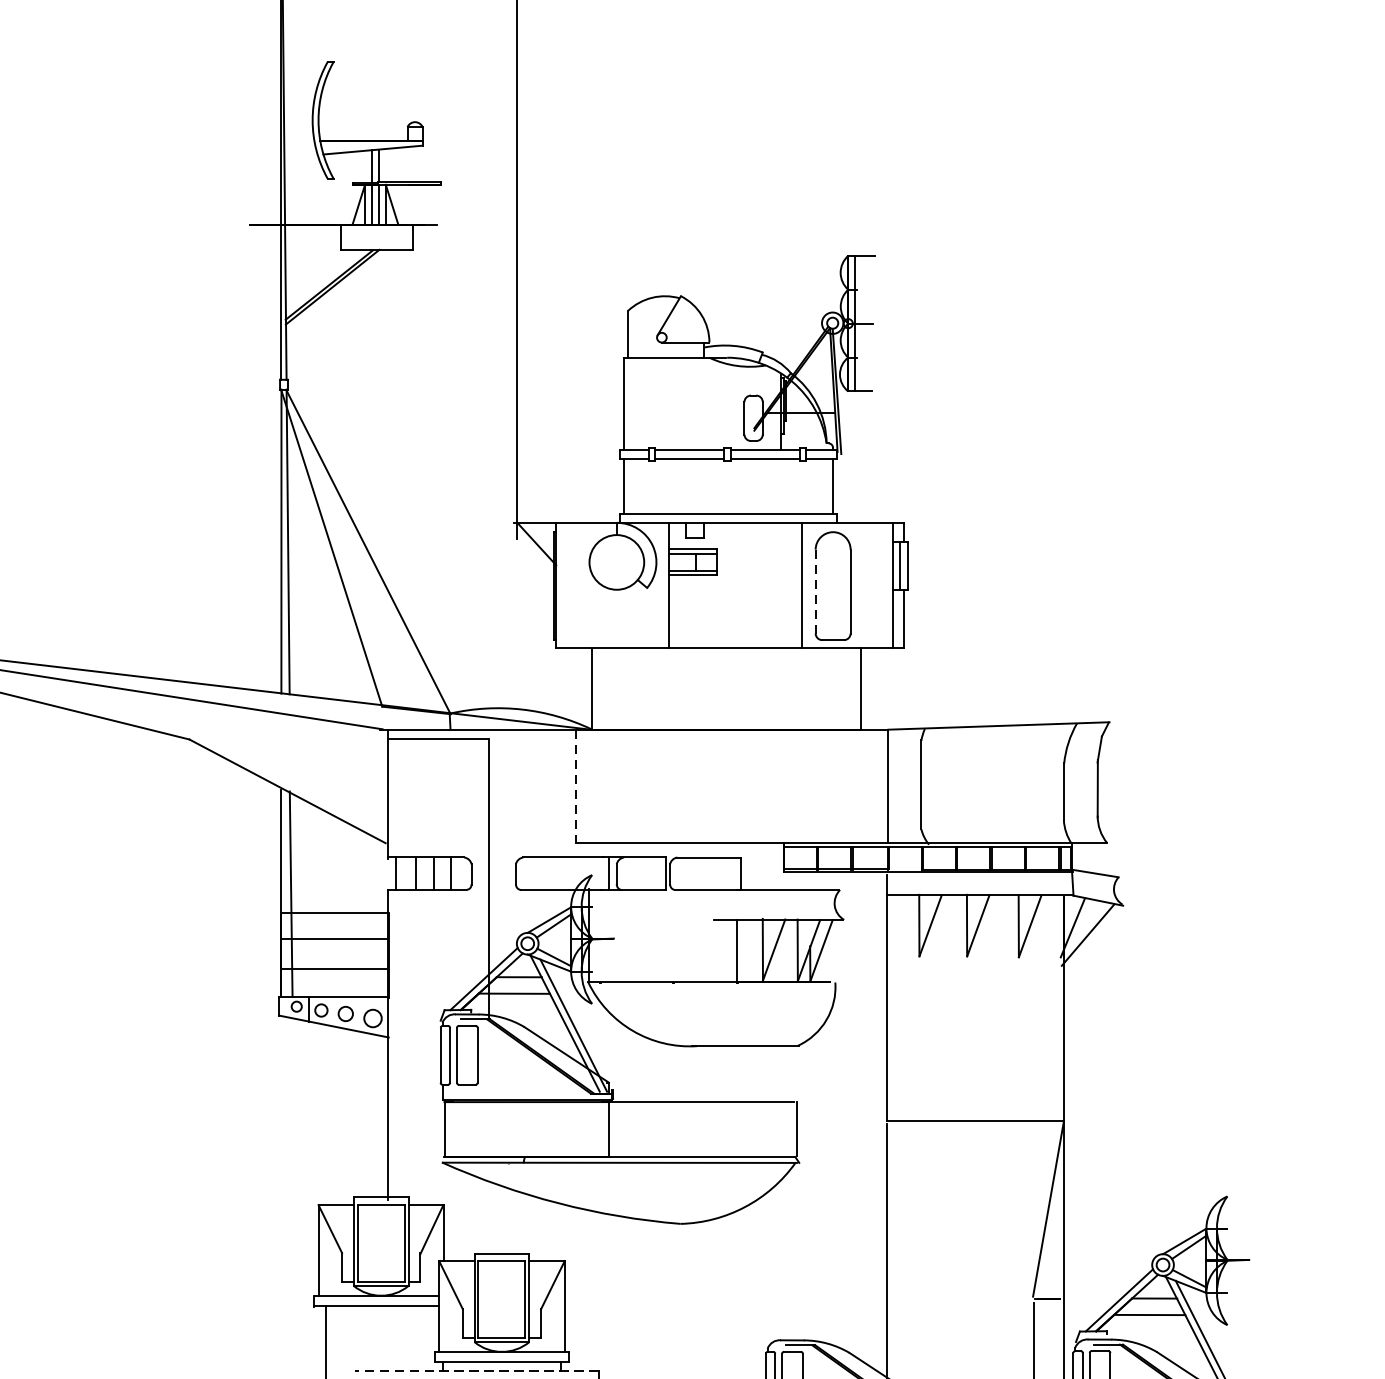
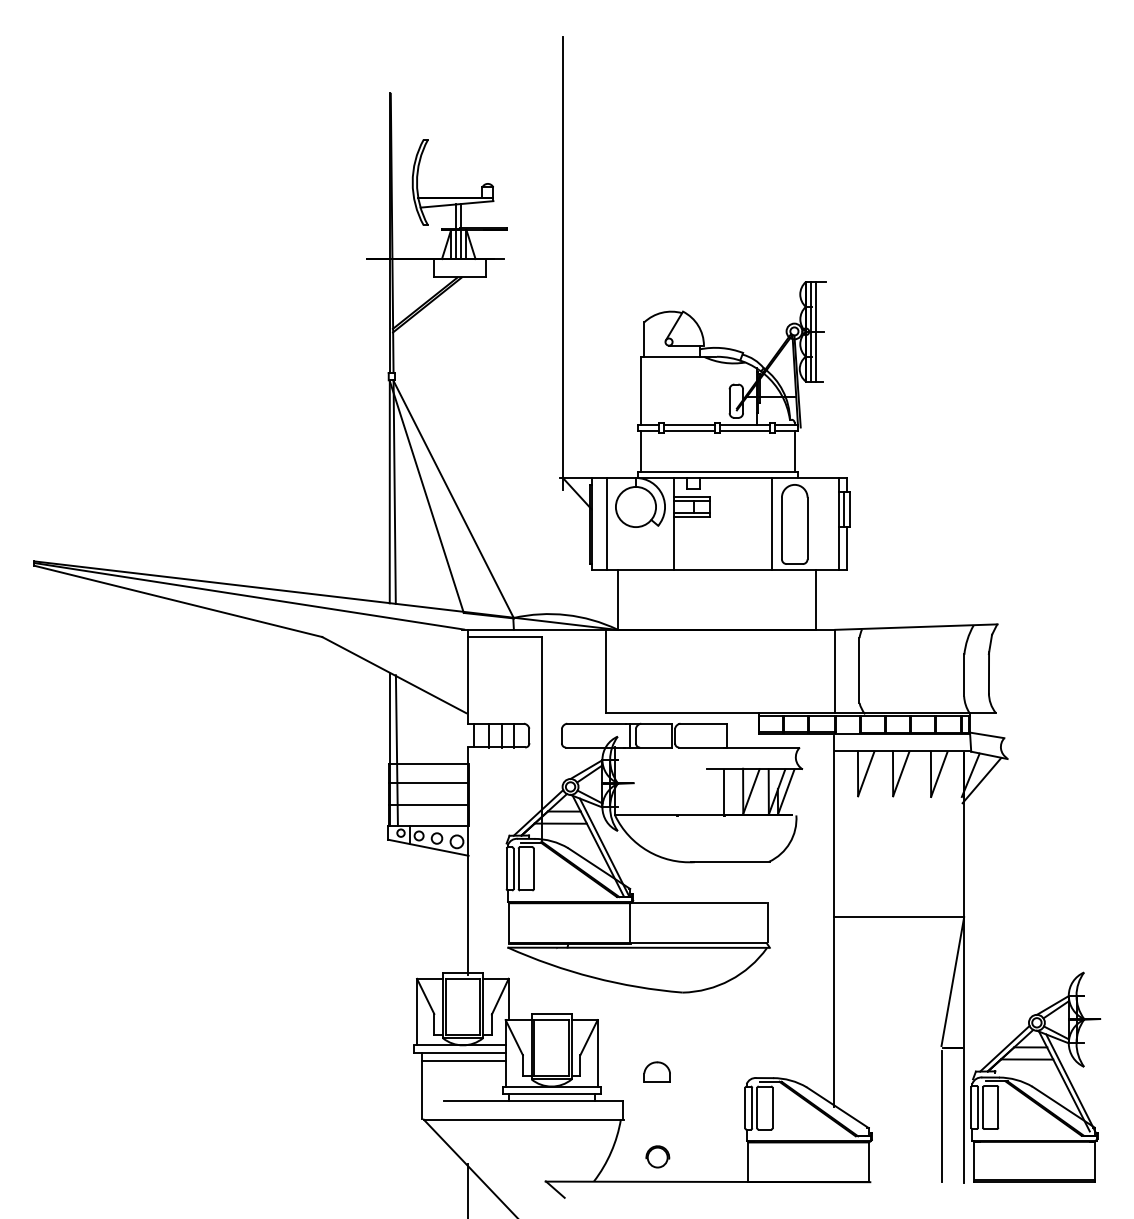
line: (861, 323) -> (815, 331), added
line: (576, 584) -> (606, 523), added
line: (815, 591) -> (781, 528), dashed -> solid
line: (576, 786) -> (606, 671), dashed -> solid
line: (381, 1317) -> (463, 1061), added
part: (644, 1331) -> (656, 1071), added
line: (475, 1370) -> (532, 1100), dashed -> solid

